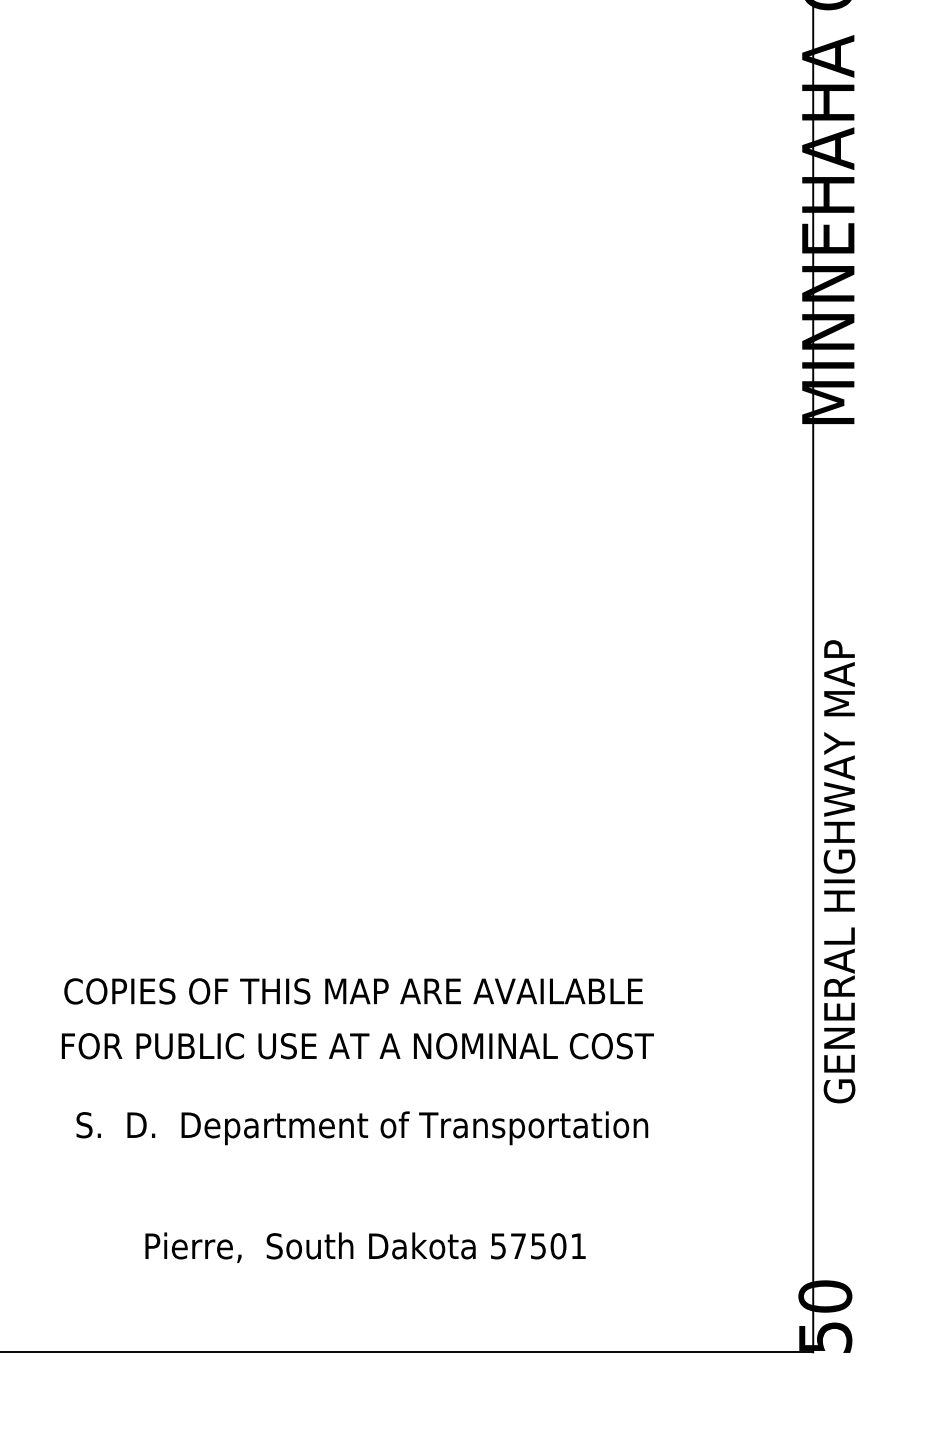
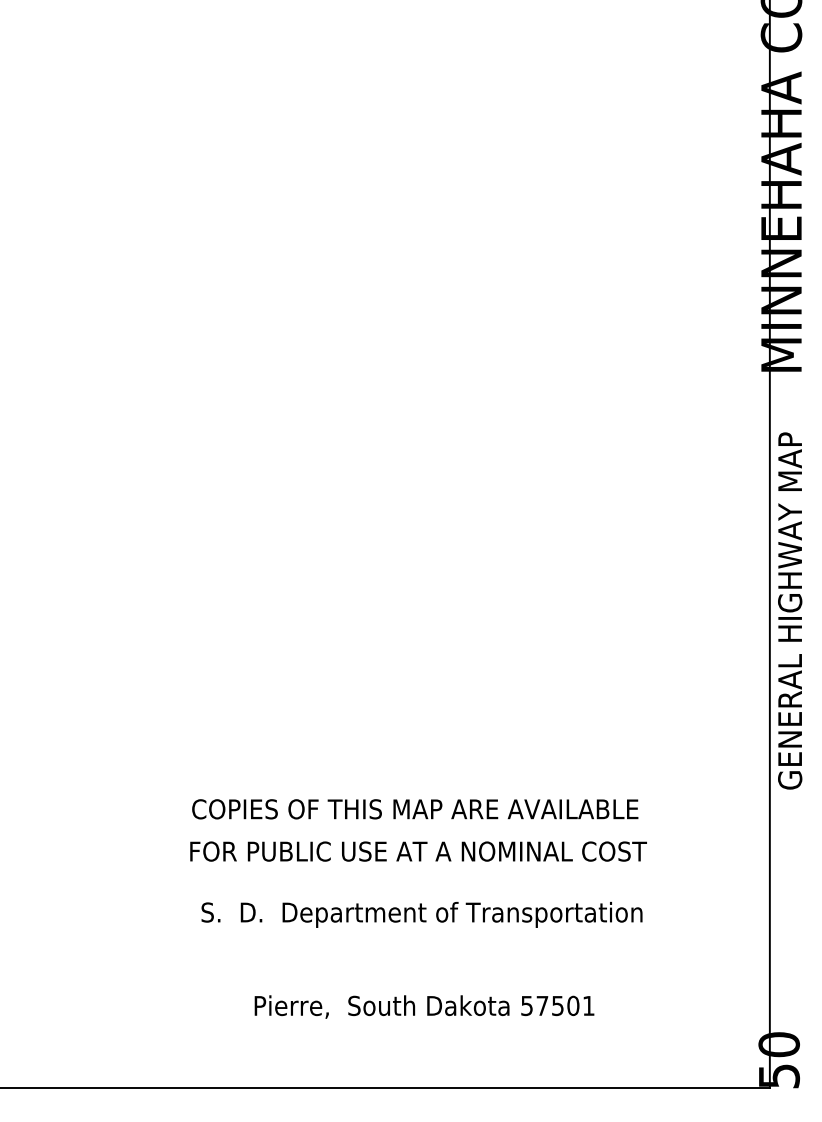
text: (839, 871) -> (790, 610), moved

